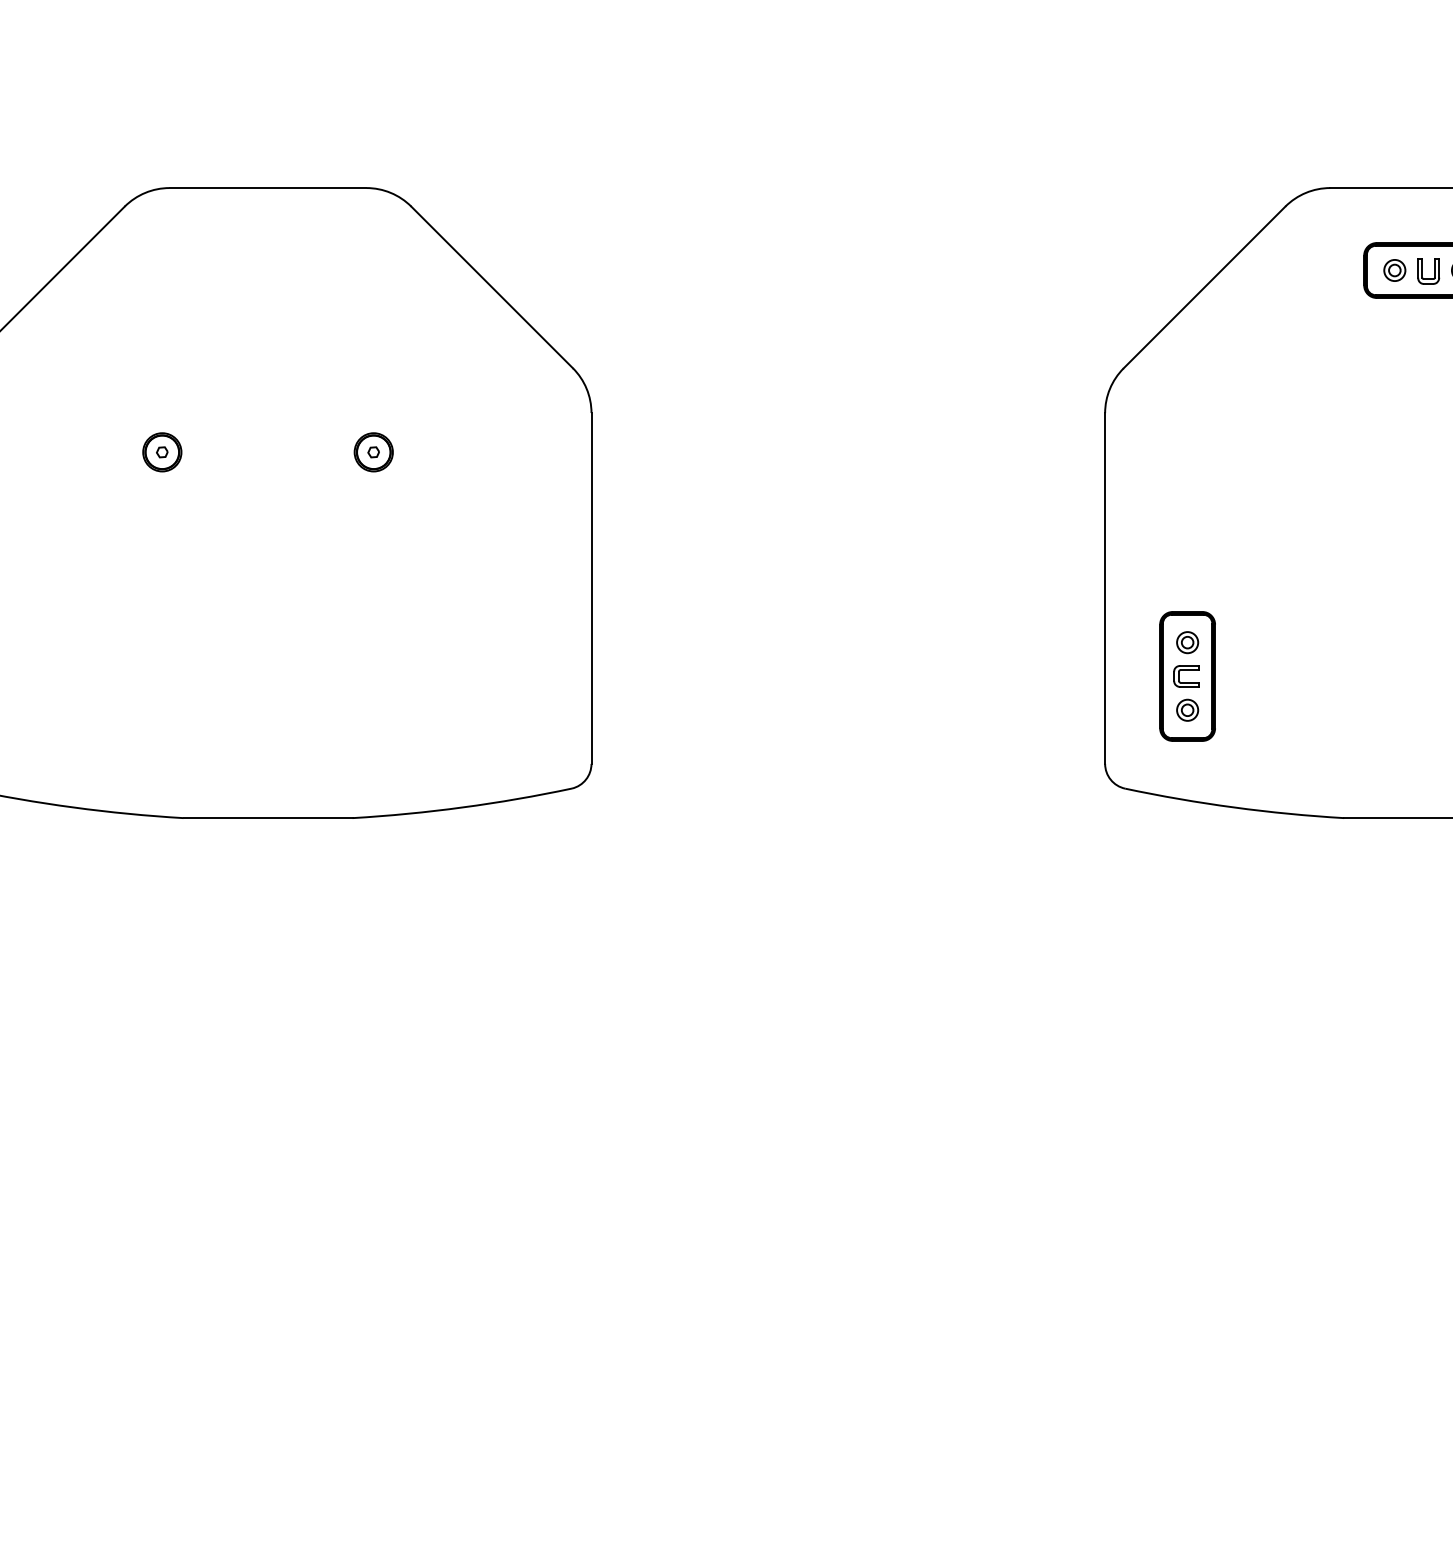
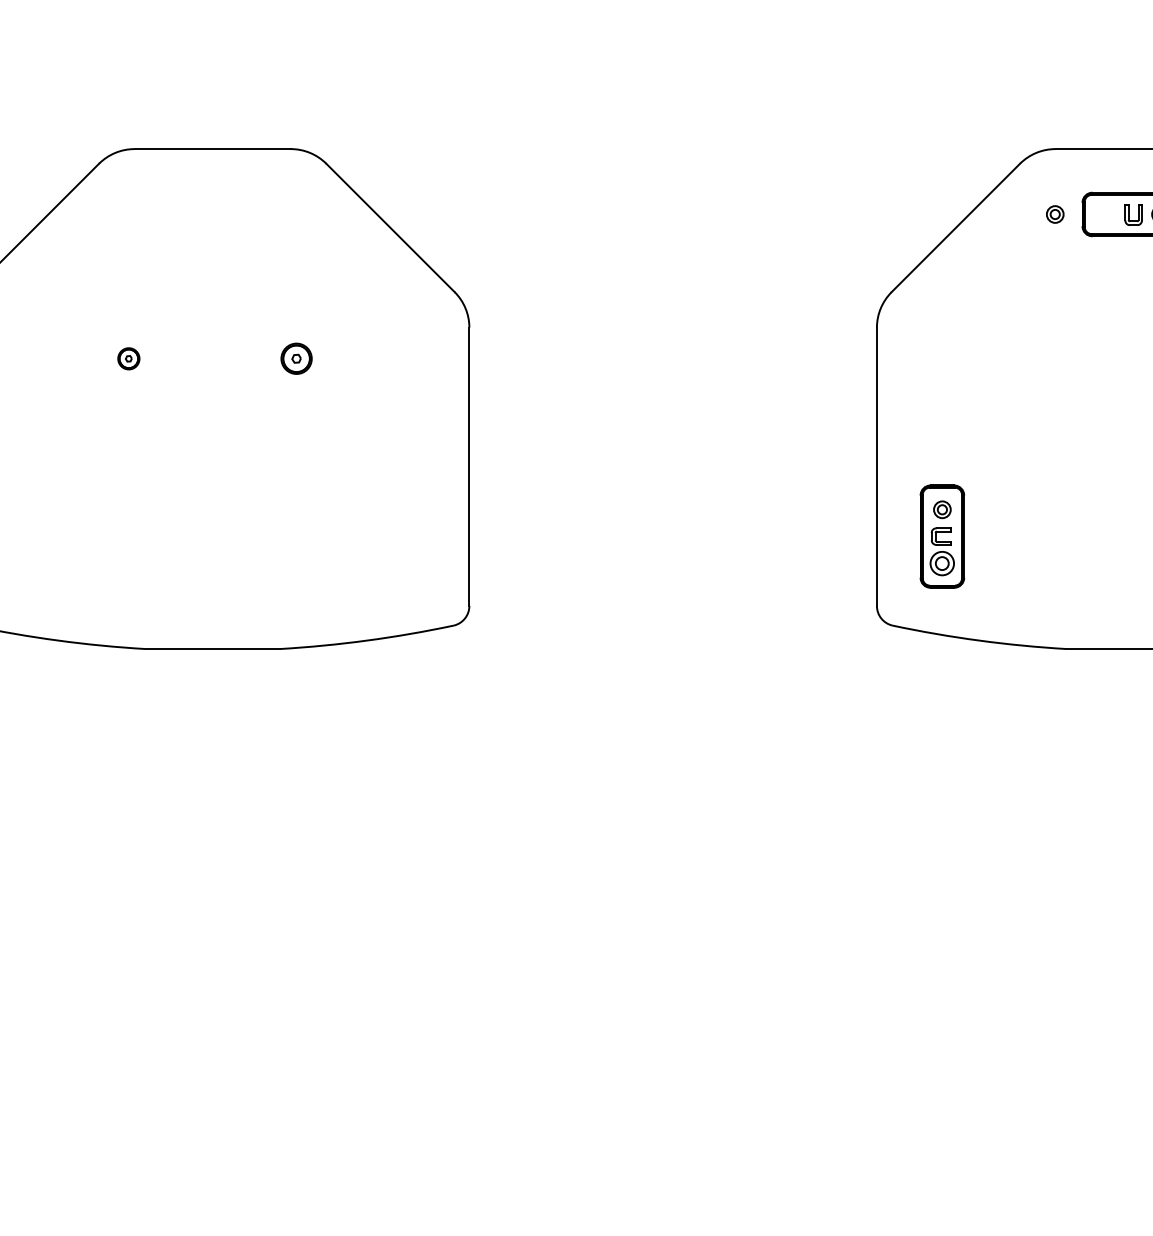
part: (1394, 270) -> (1054, 214), moved
part: (162, 452) -> (128, 358), size x0.7
part: (1187, 709) -> (942, 562), size x1.4

